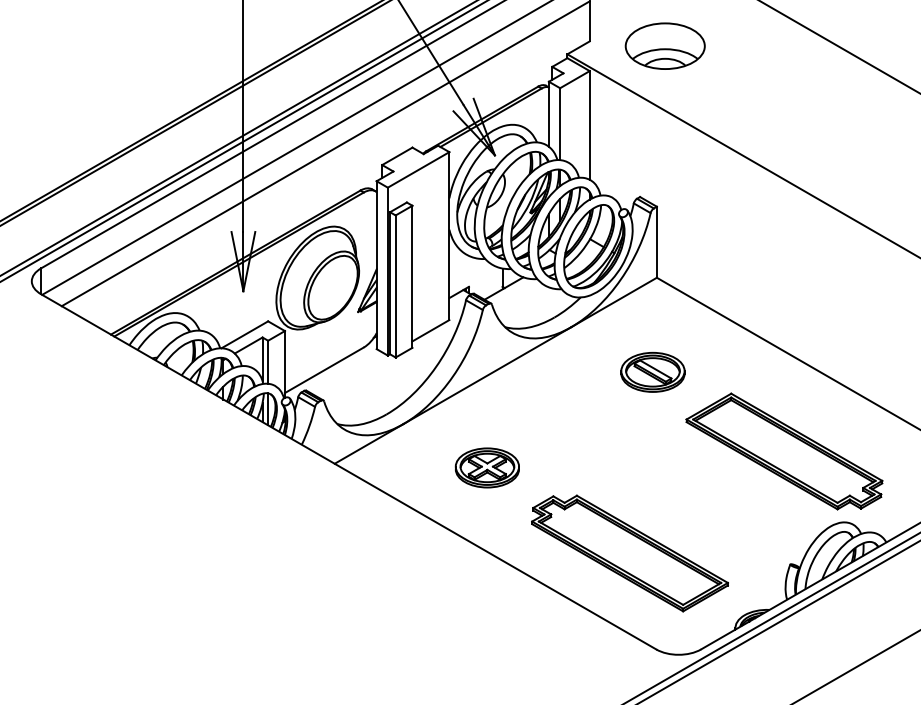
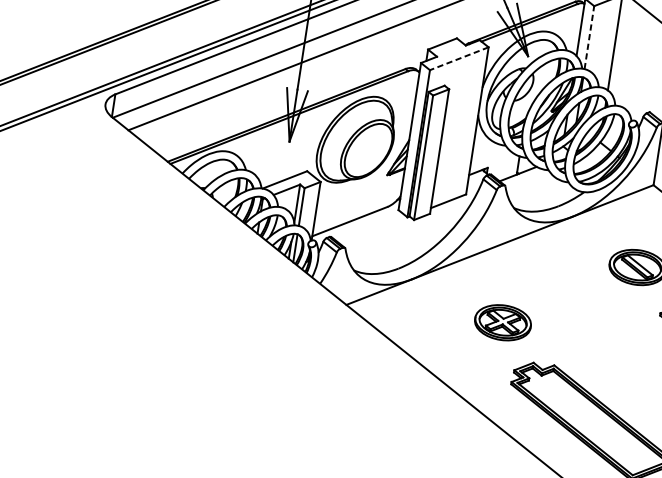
line: (560, 124) -> (589, 37), solid -> dashed
line: (418, 169) -> (459, 58), solid -> dashed
part: (486, 467) -> (502, 322), moved

